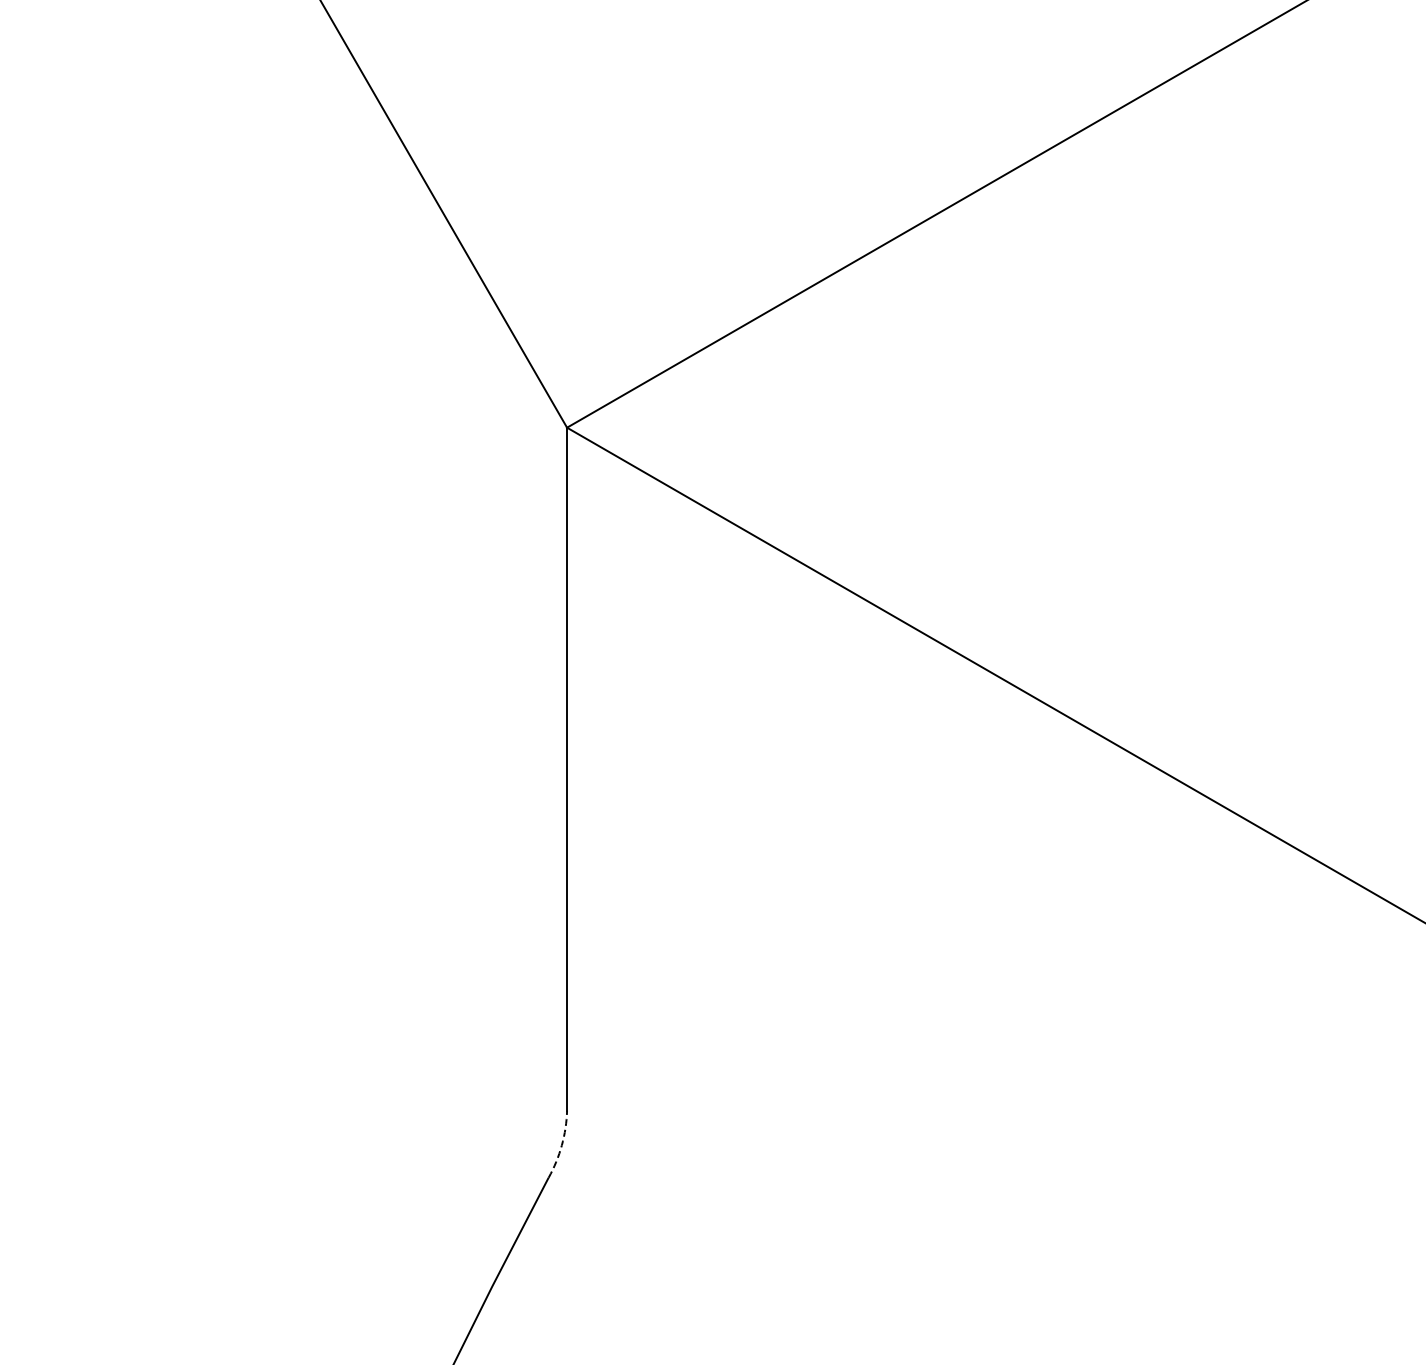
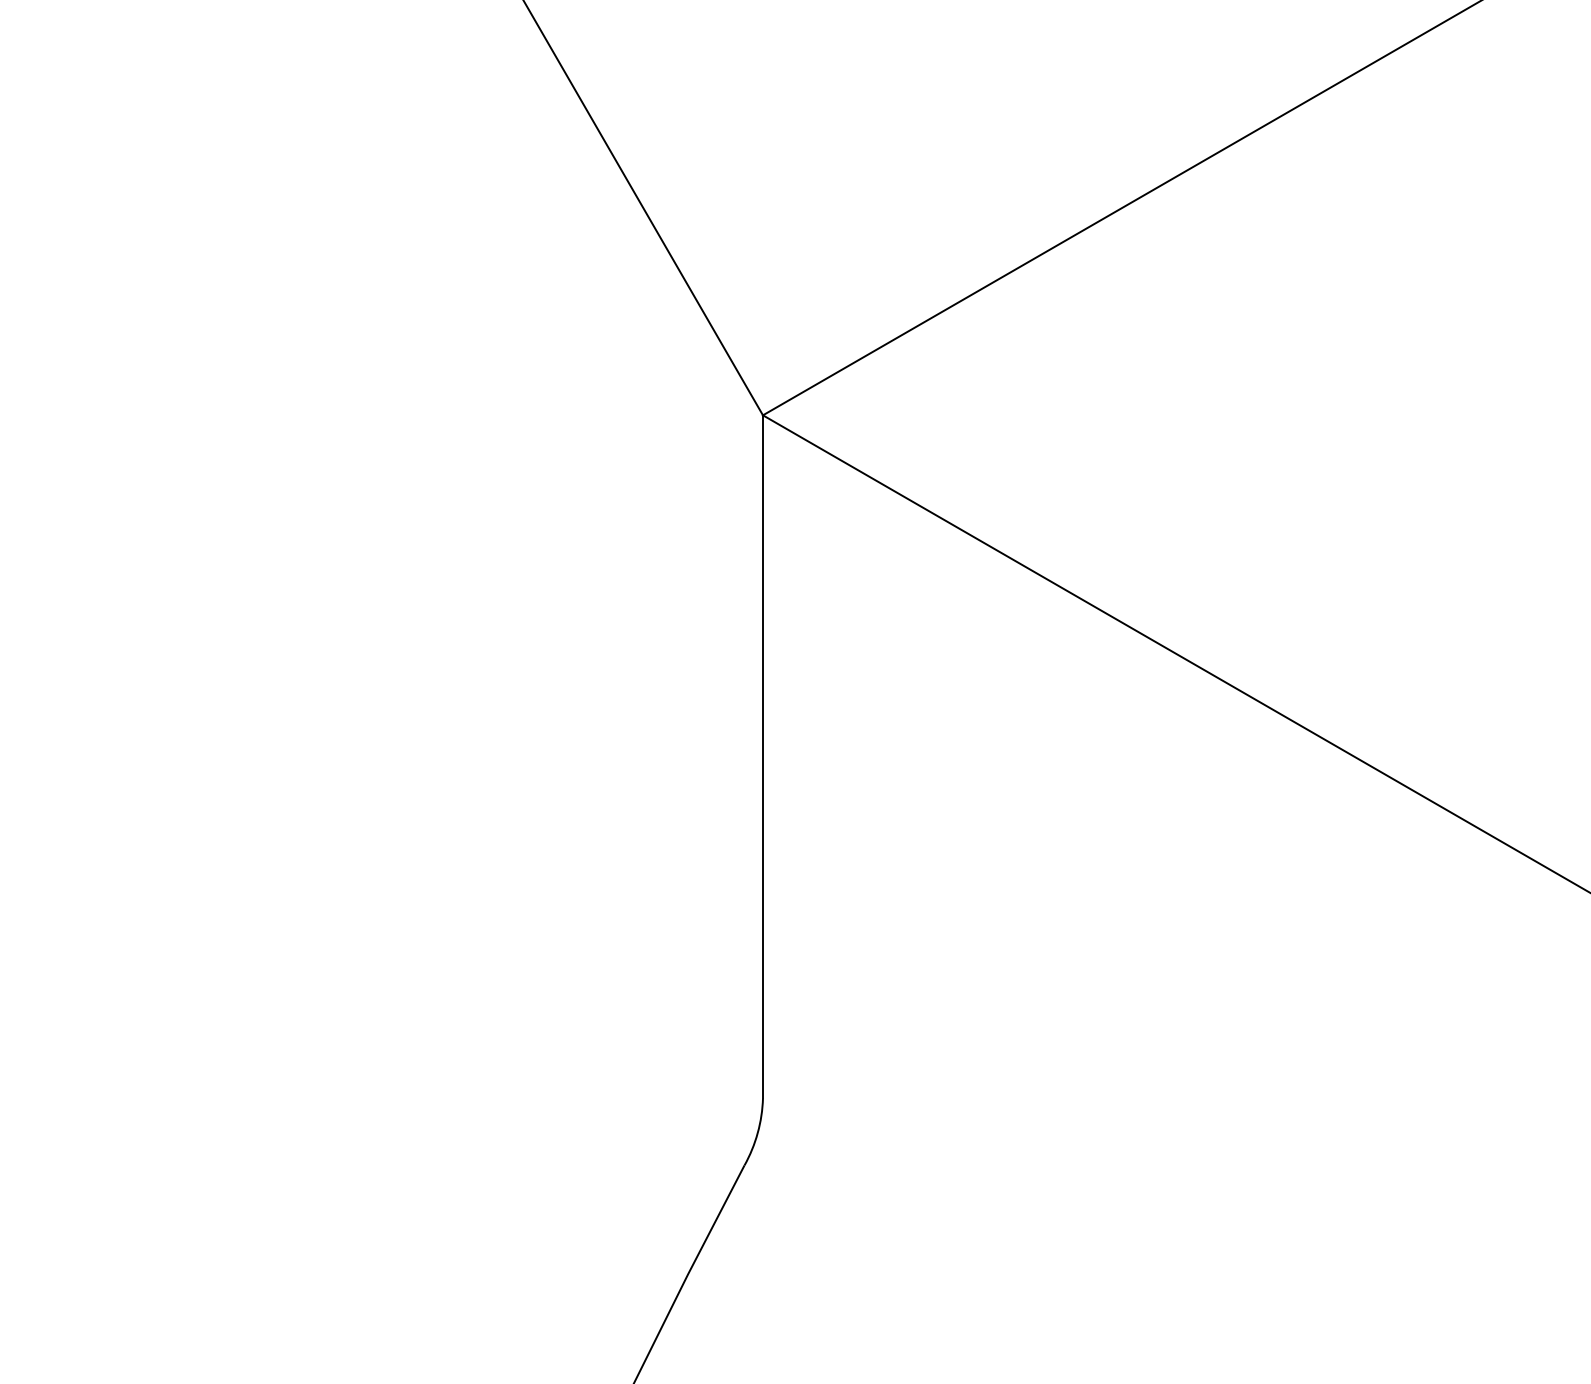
arc: (561, 1144) -> (757, 1132), dashed -> solid

